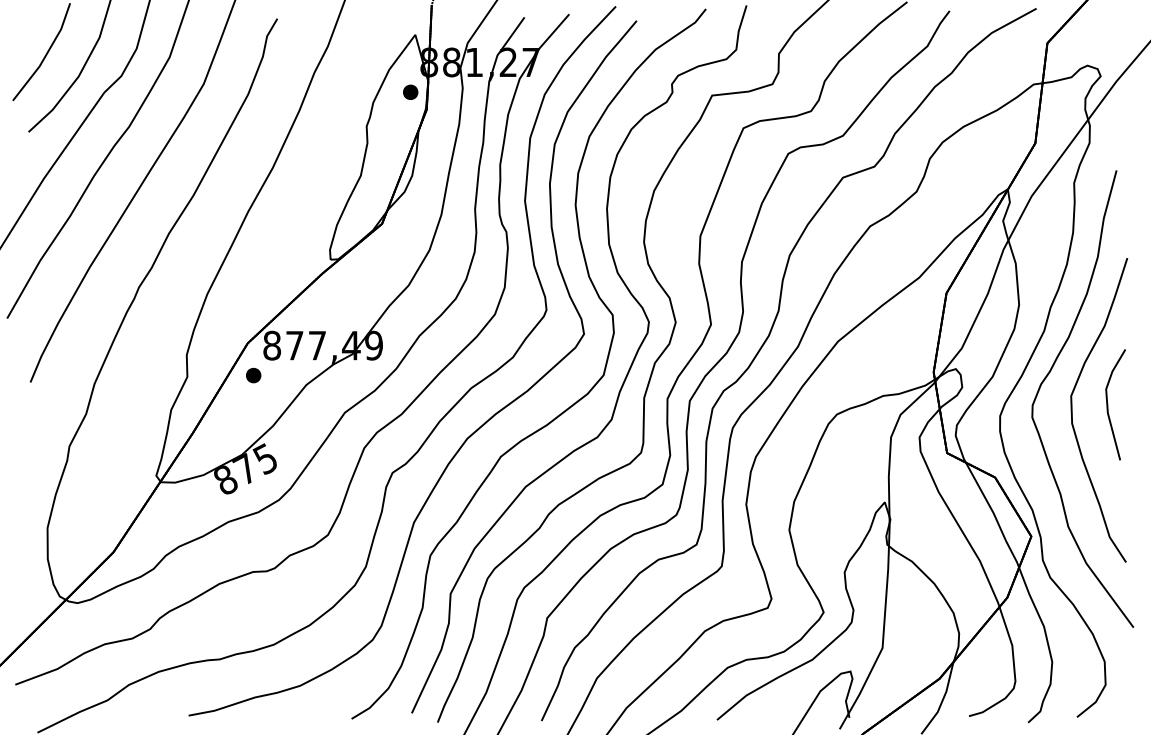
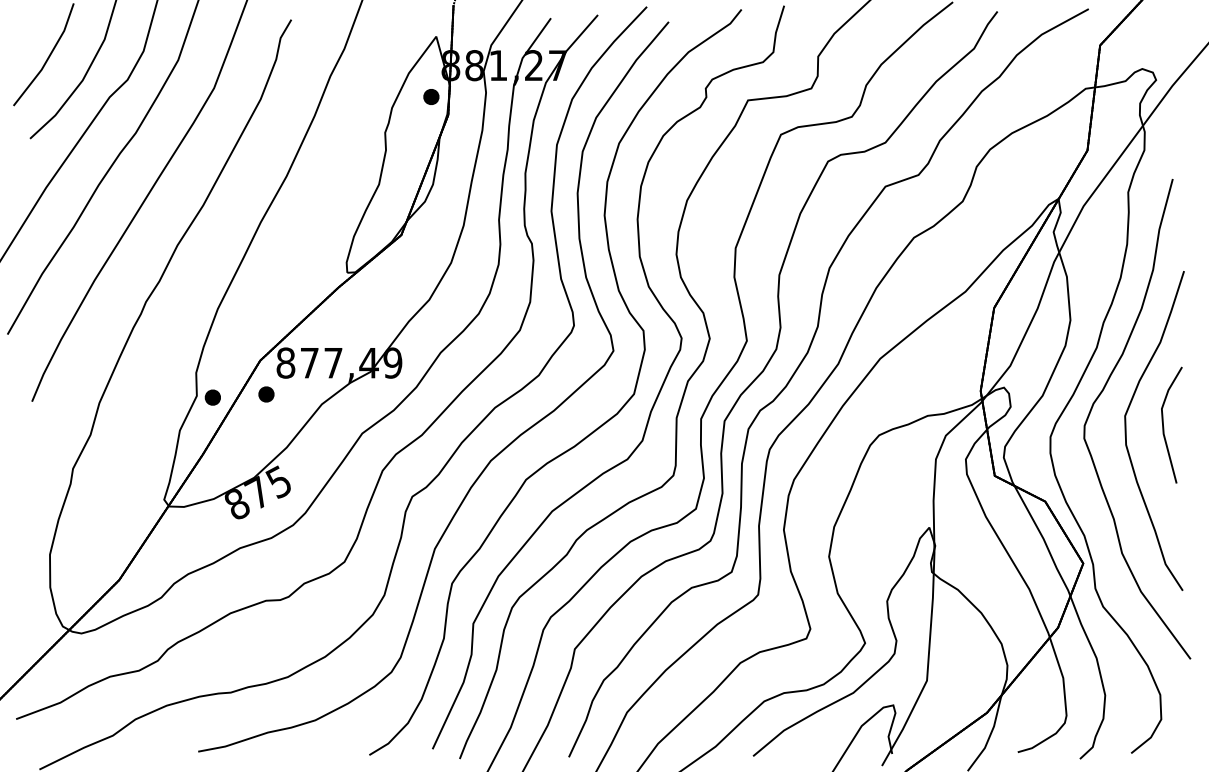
part: (202, 378) -> (212, 397), added

